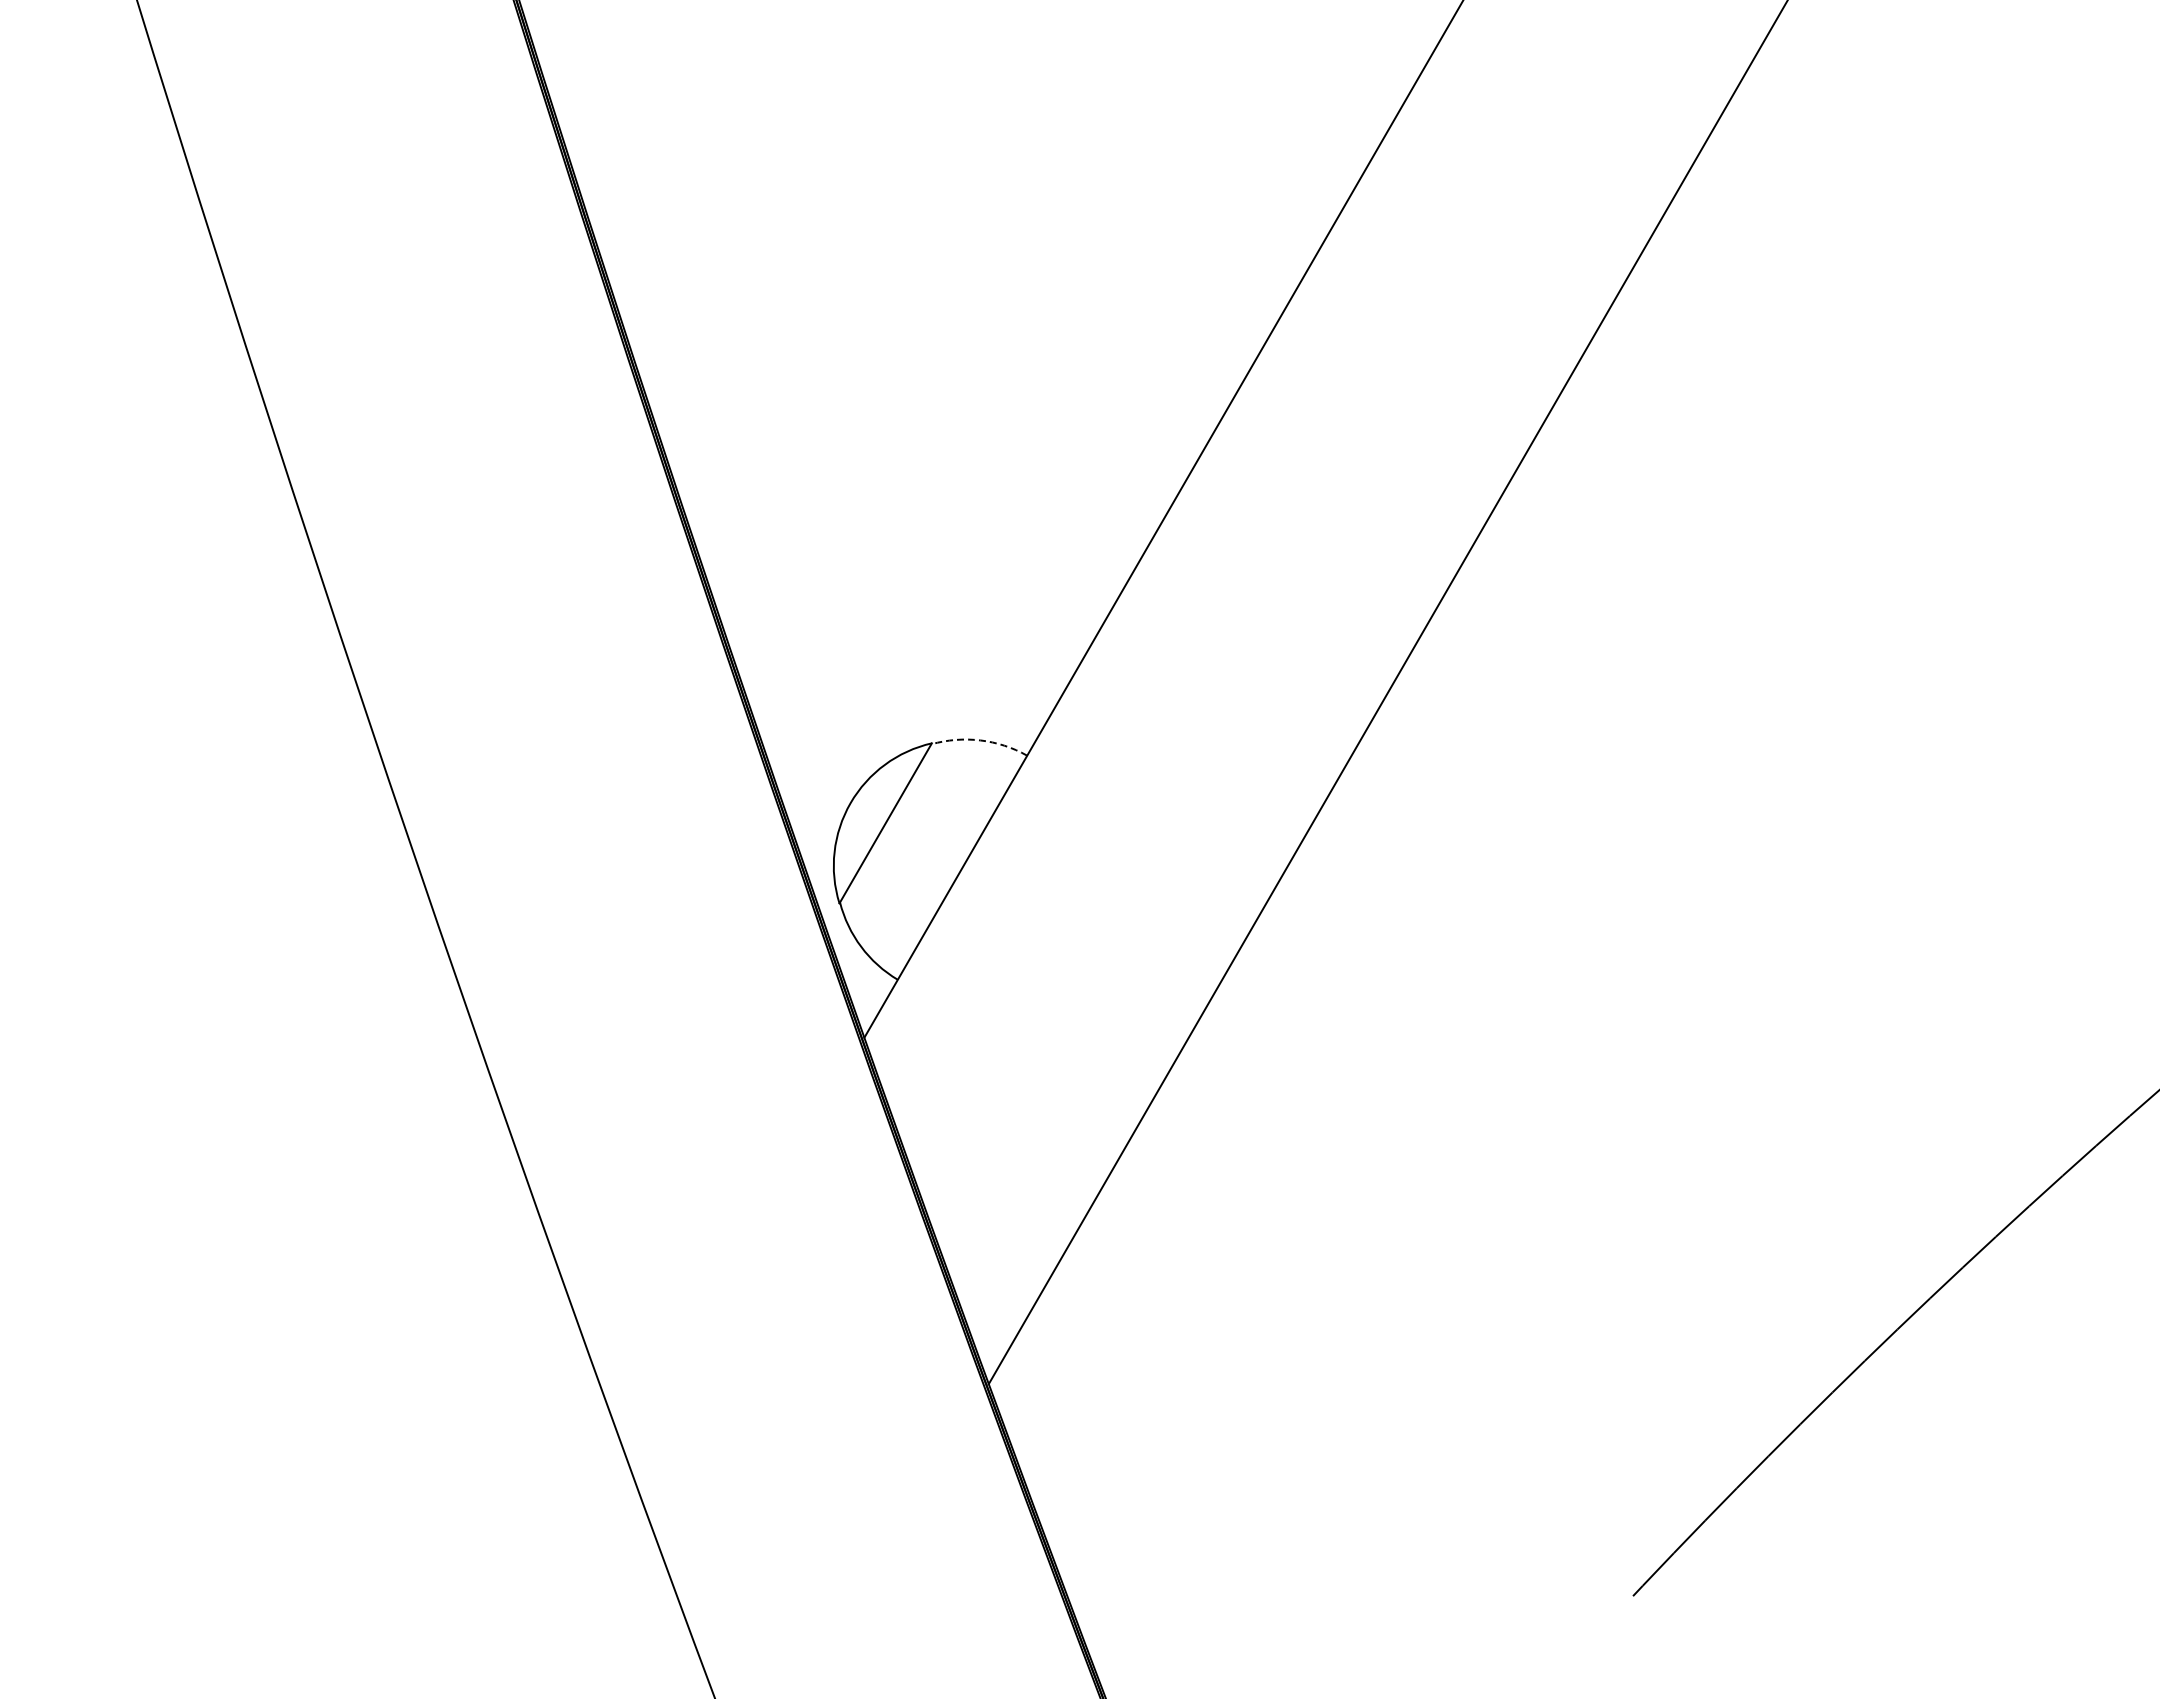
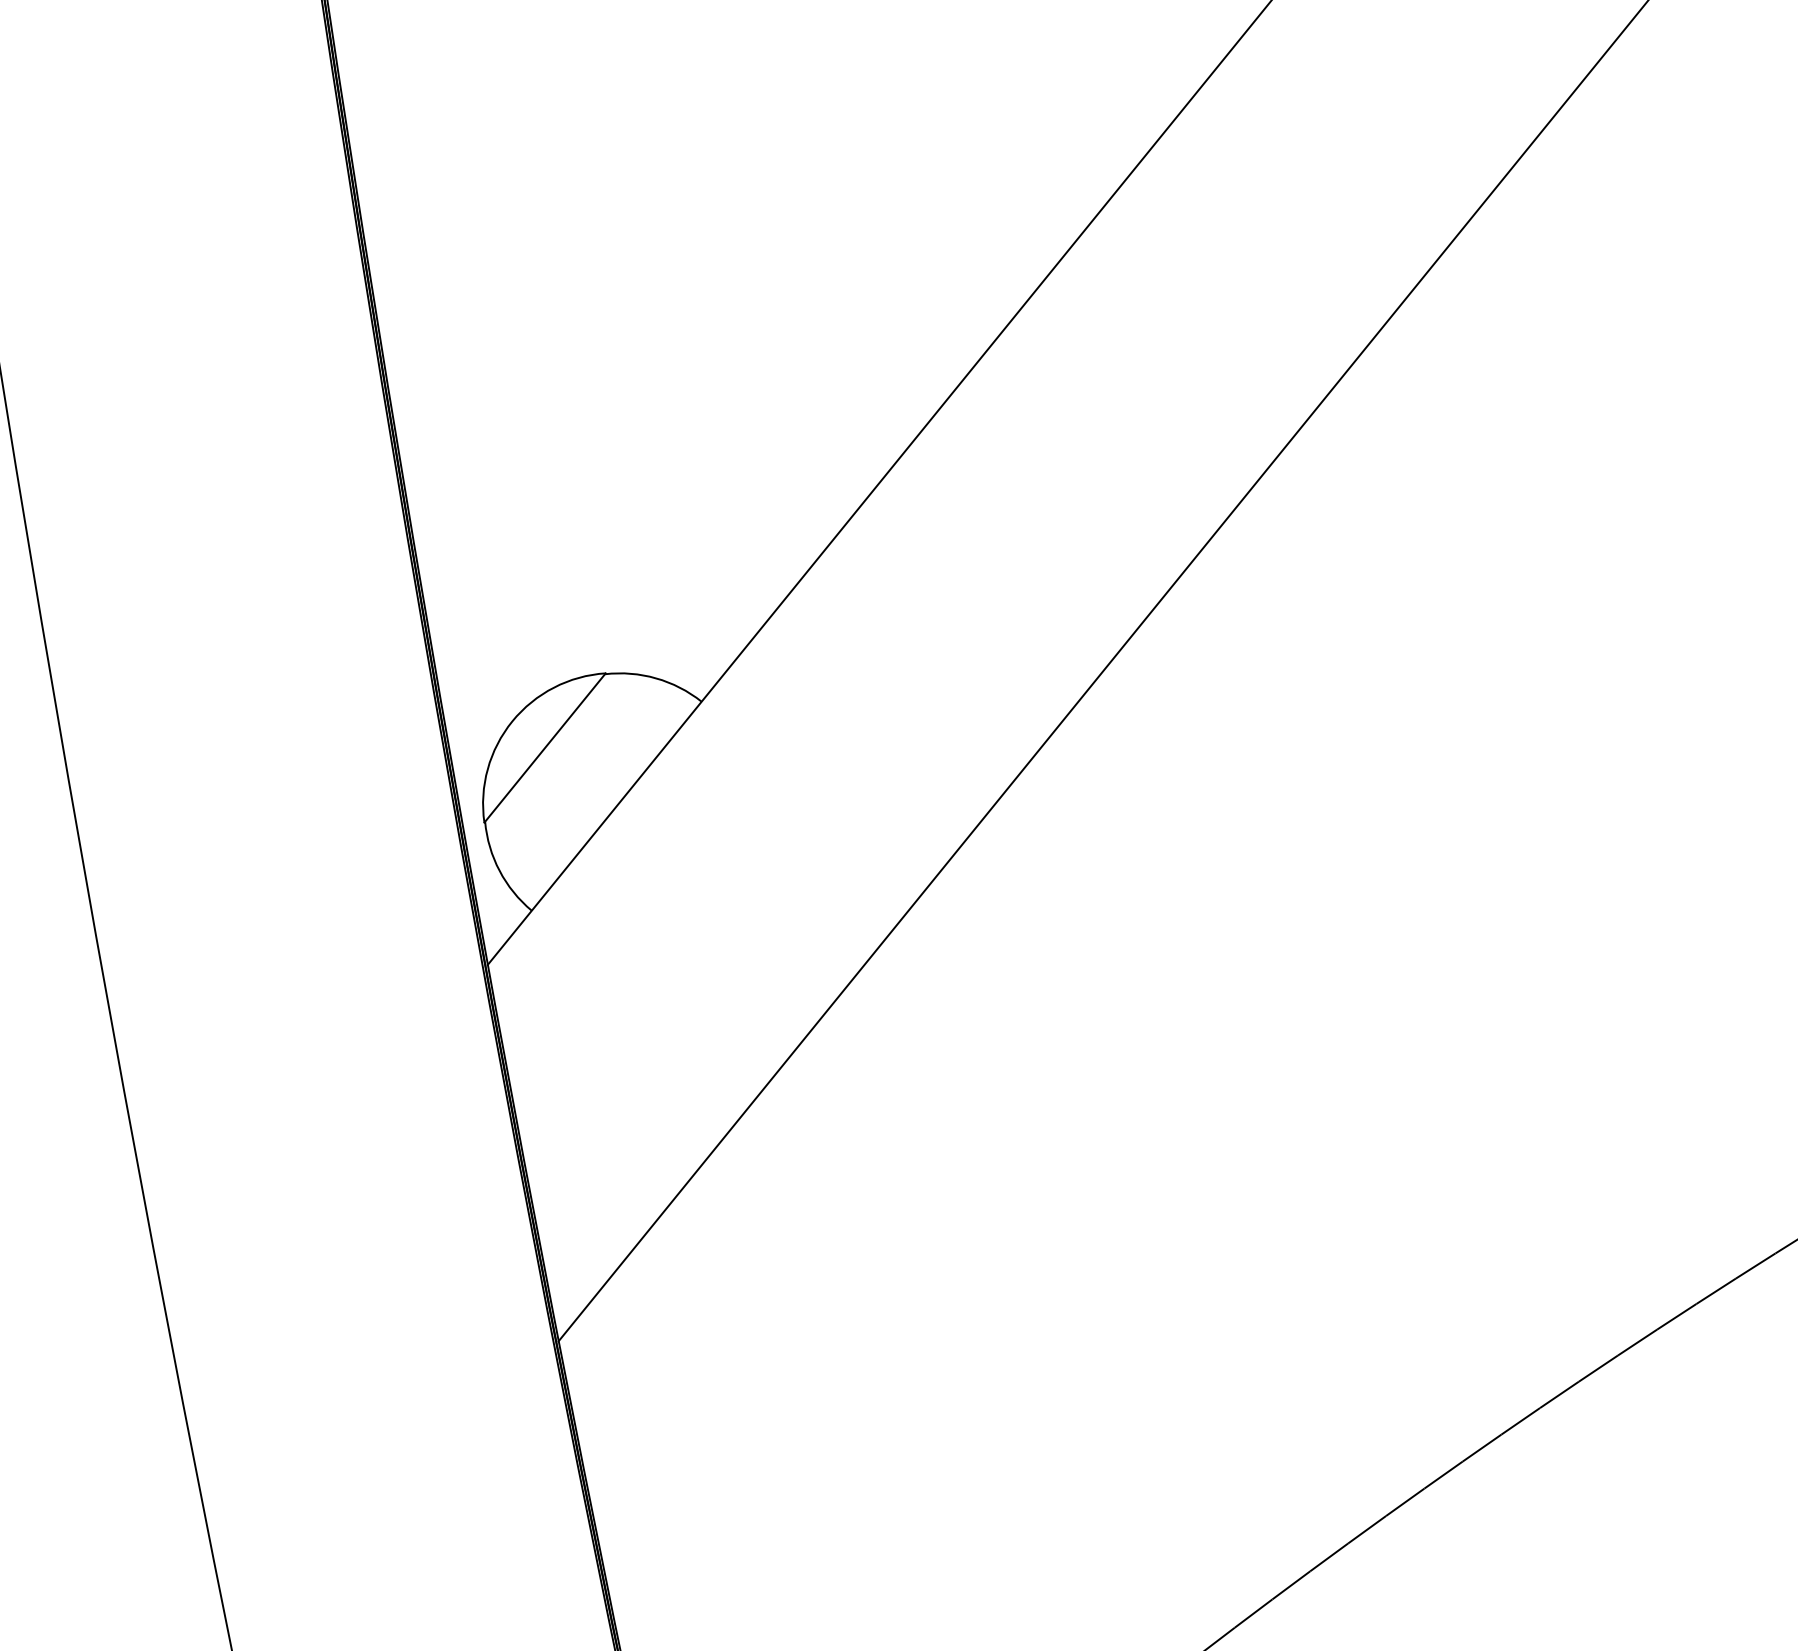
arc: (980, 740) -> (656, 678), dashed -> solid

